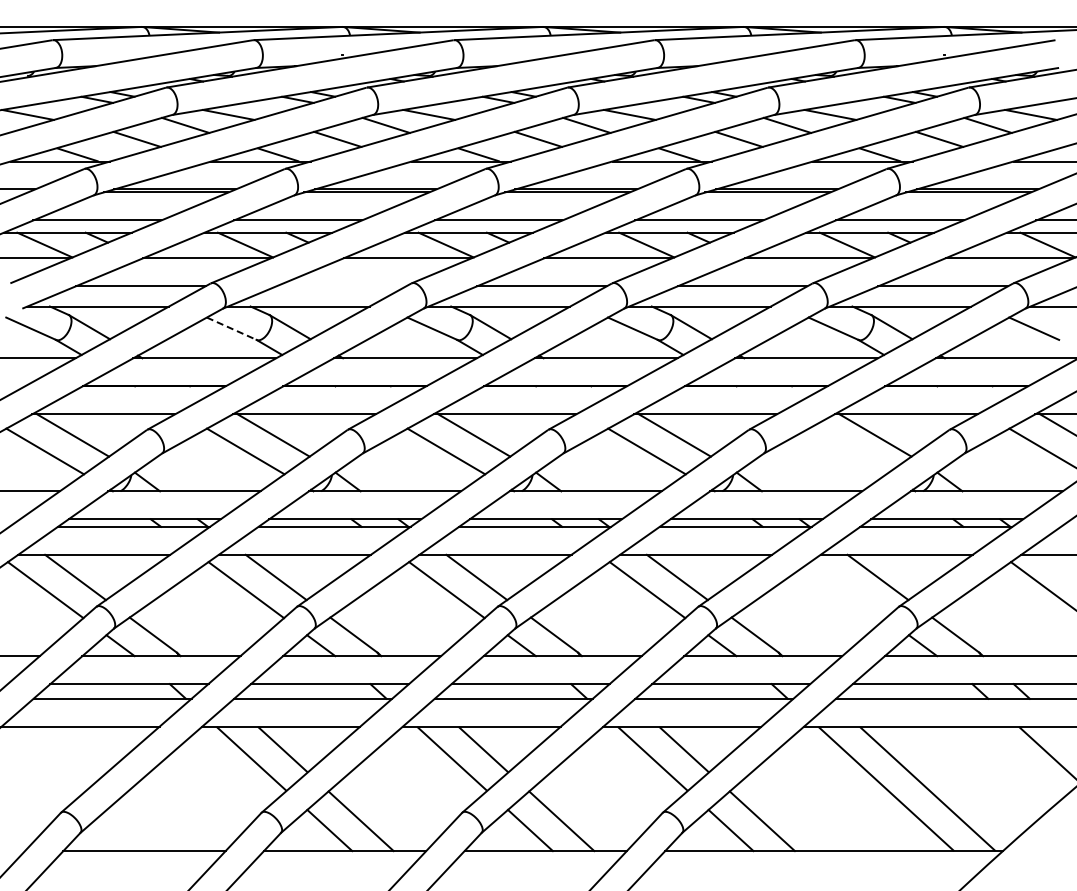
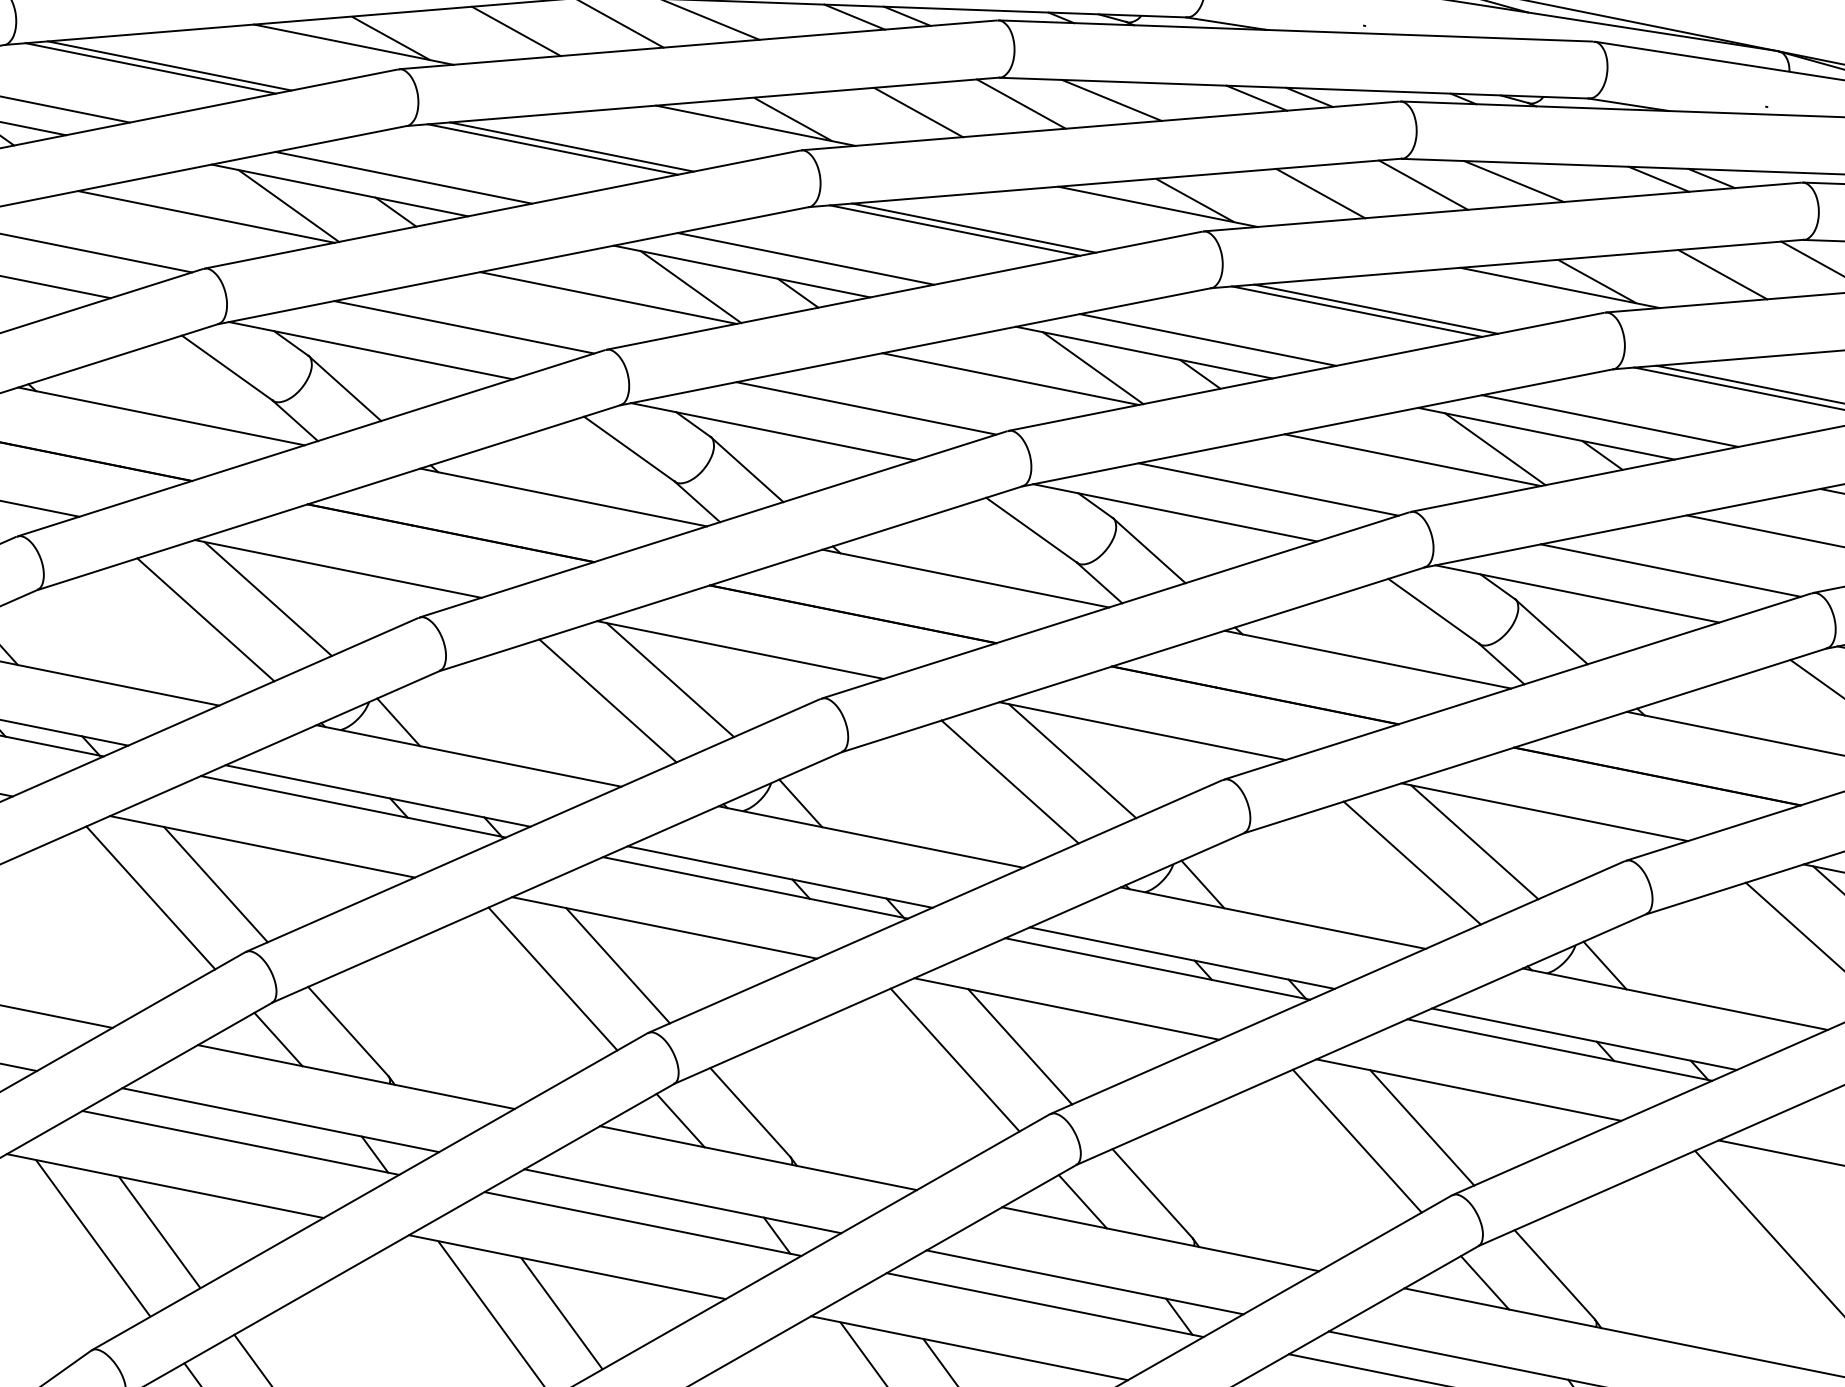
line: (341, 286) -> (464, 327), added
line: (232, 328) -> (228, 367), dashed -> solid
line: (847, 451) -> (1412, 863), added
line: (847, 590) -> (1355, 1141), added

